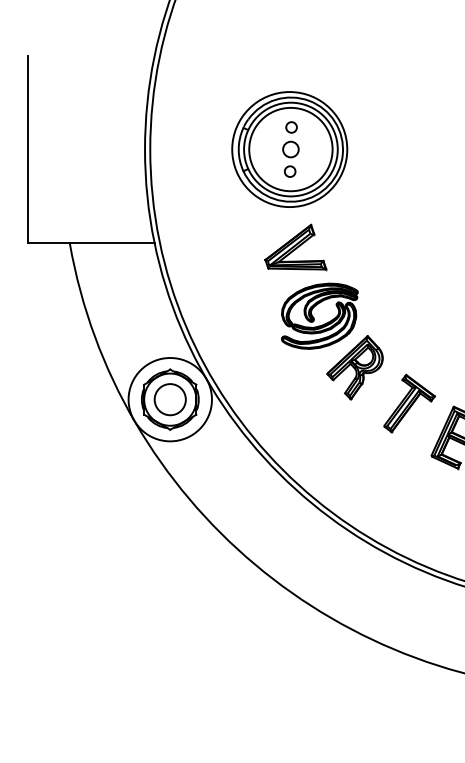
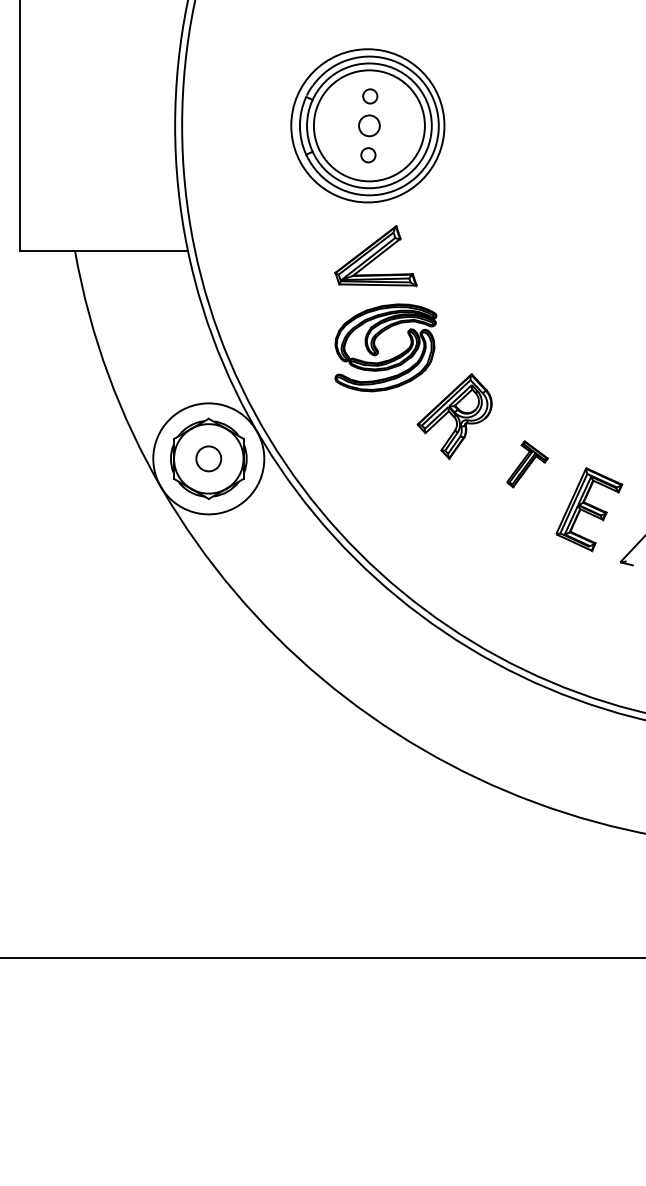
part: (314, 317) -> (378, 349), moved
circle: (170, 399) -> (208, 458), size x0.6
part: (409, 403) -> (527, 464), size x0.6

